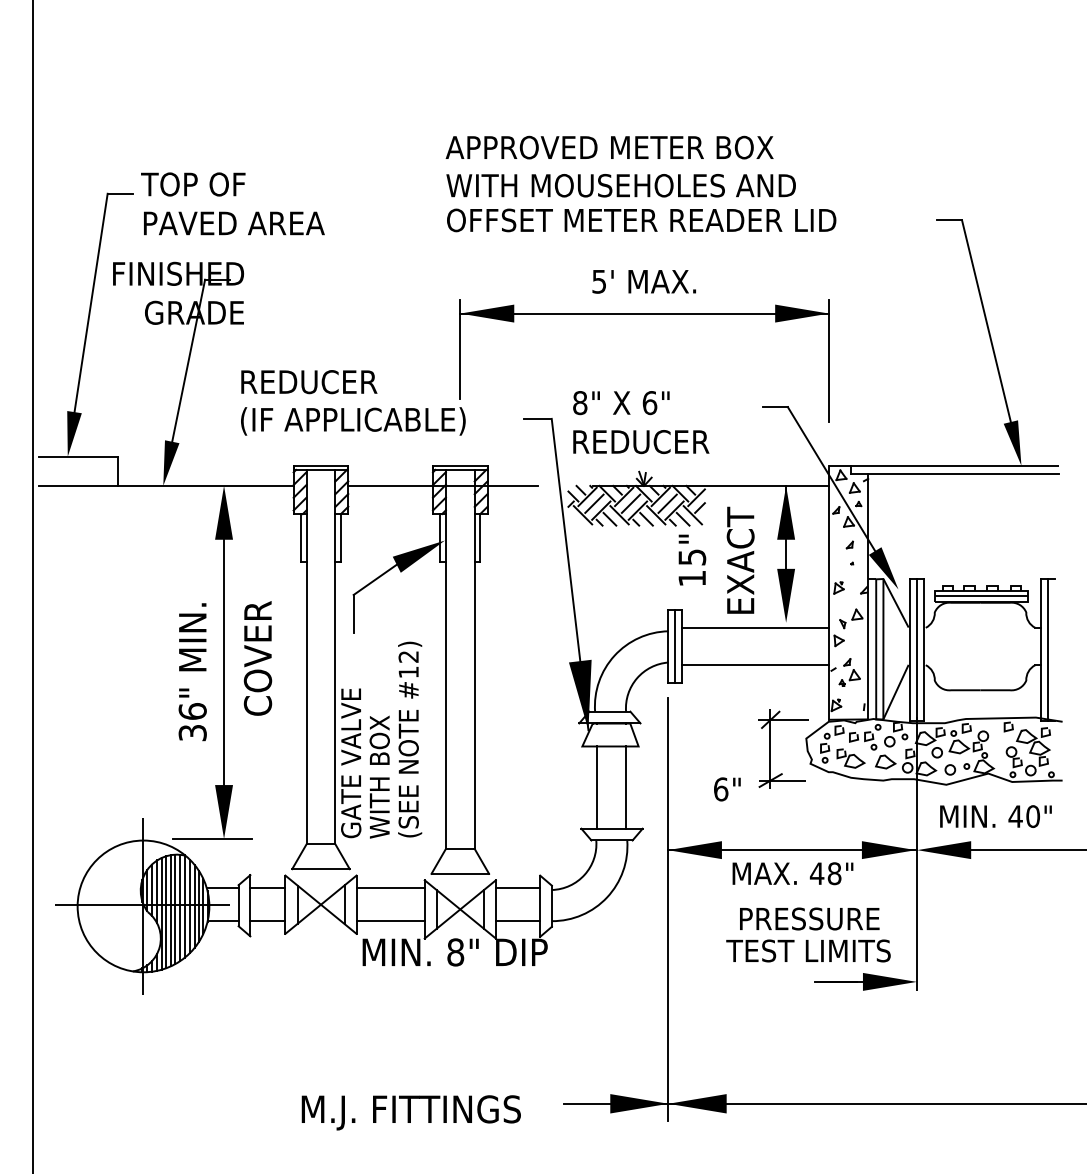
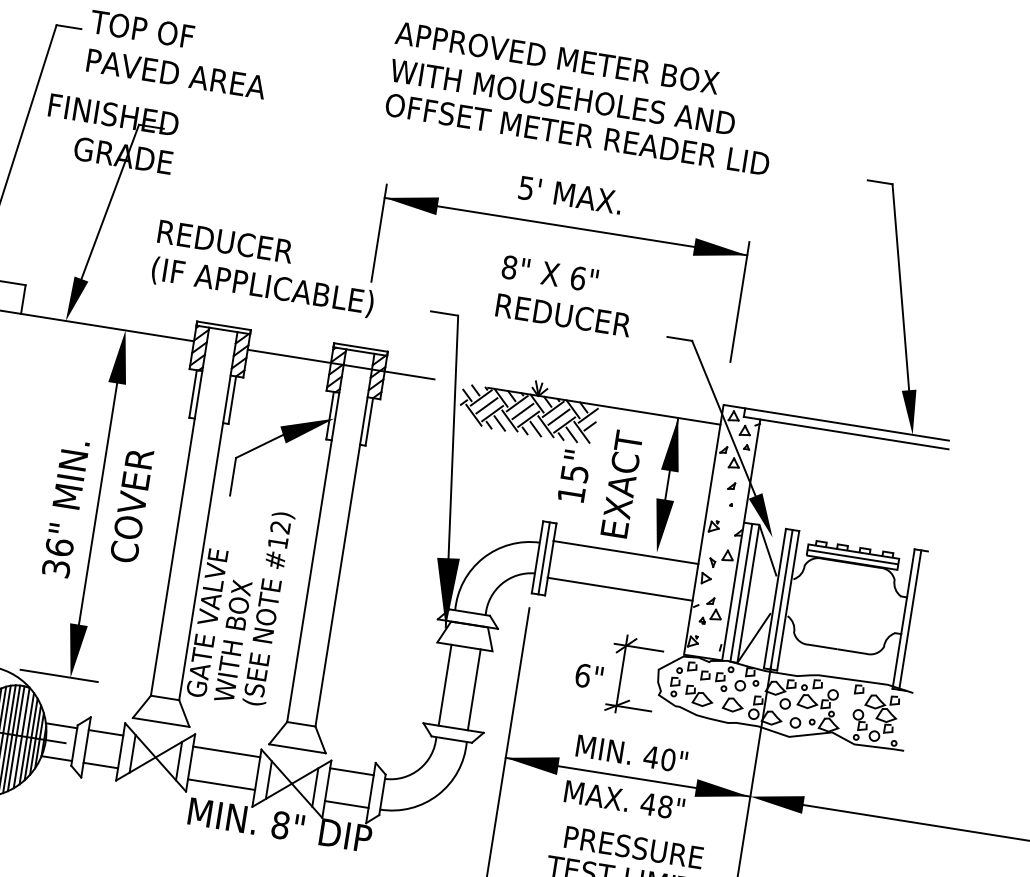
text: (641, 422) -> (566, 296), moved
text: (727, 789) -> (589, 676), moved
text: (995, 816) -> (631, 753), moved

